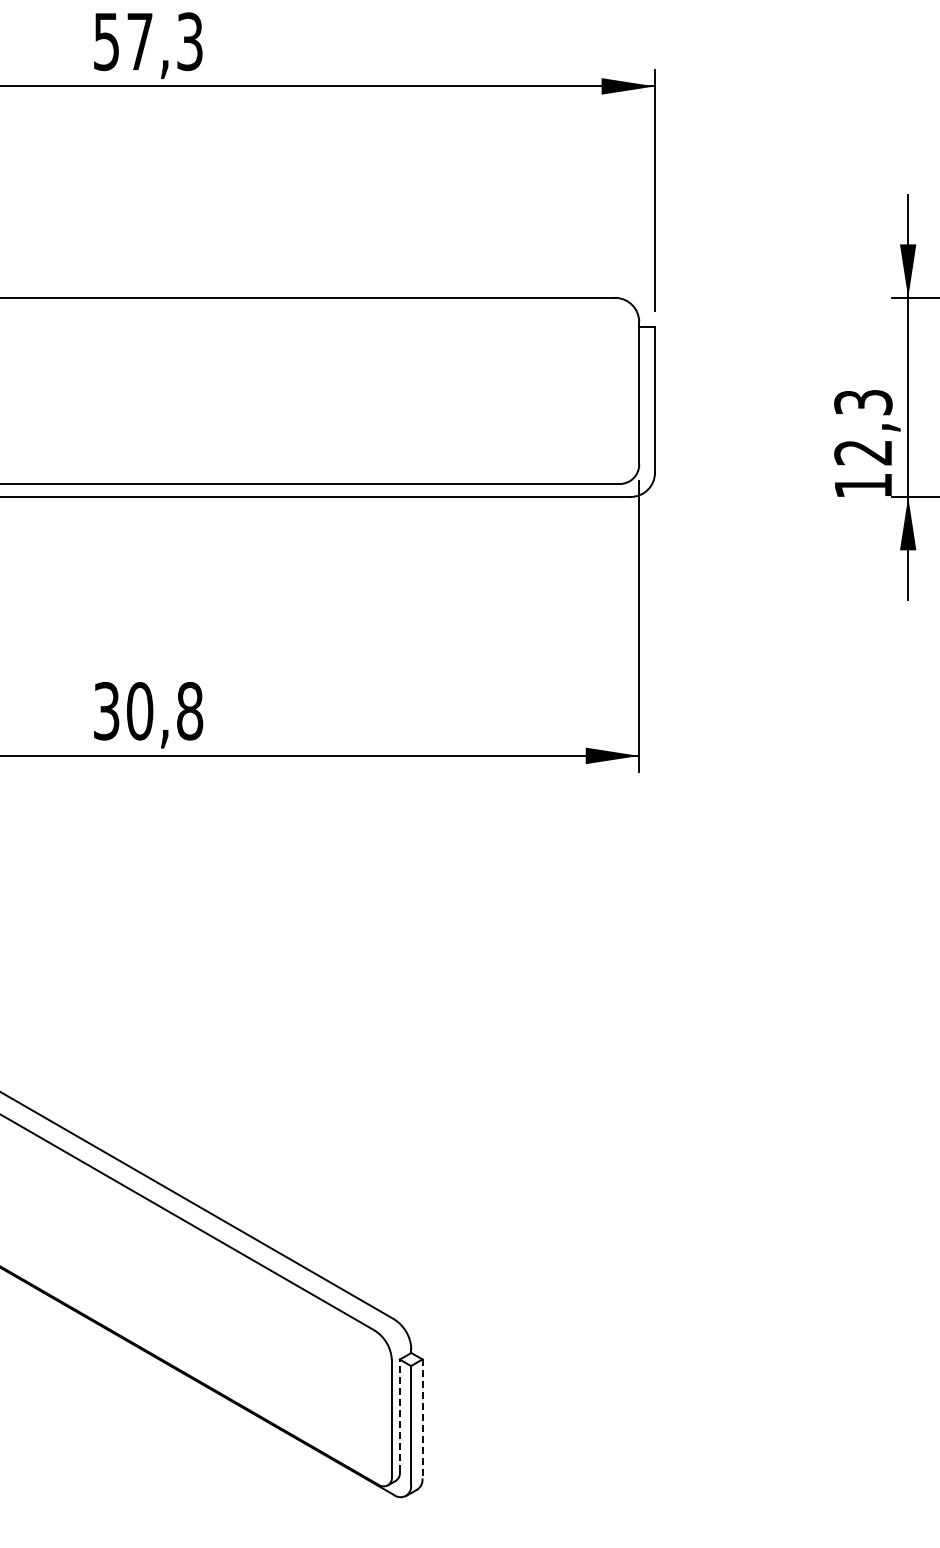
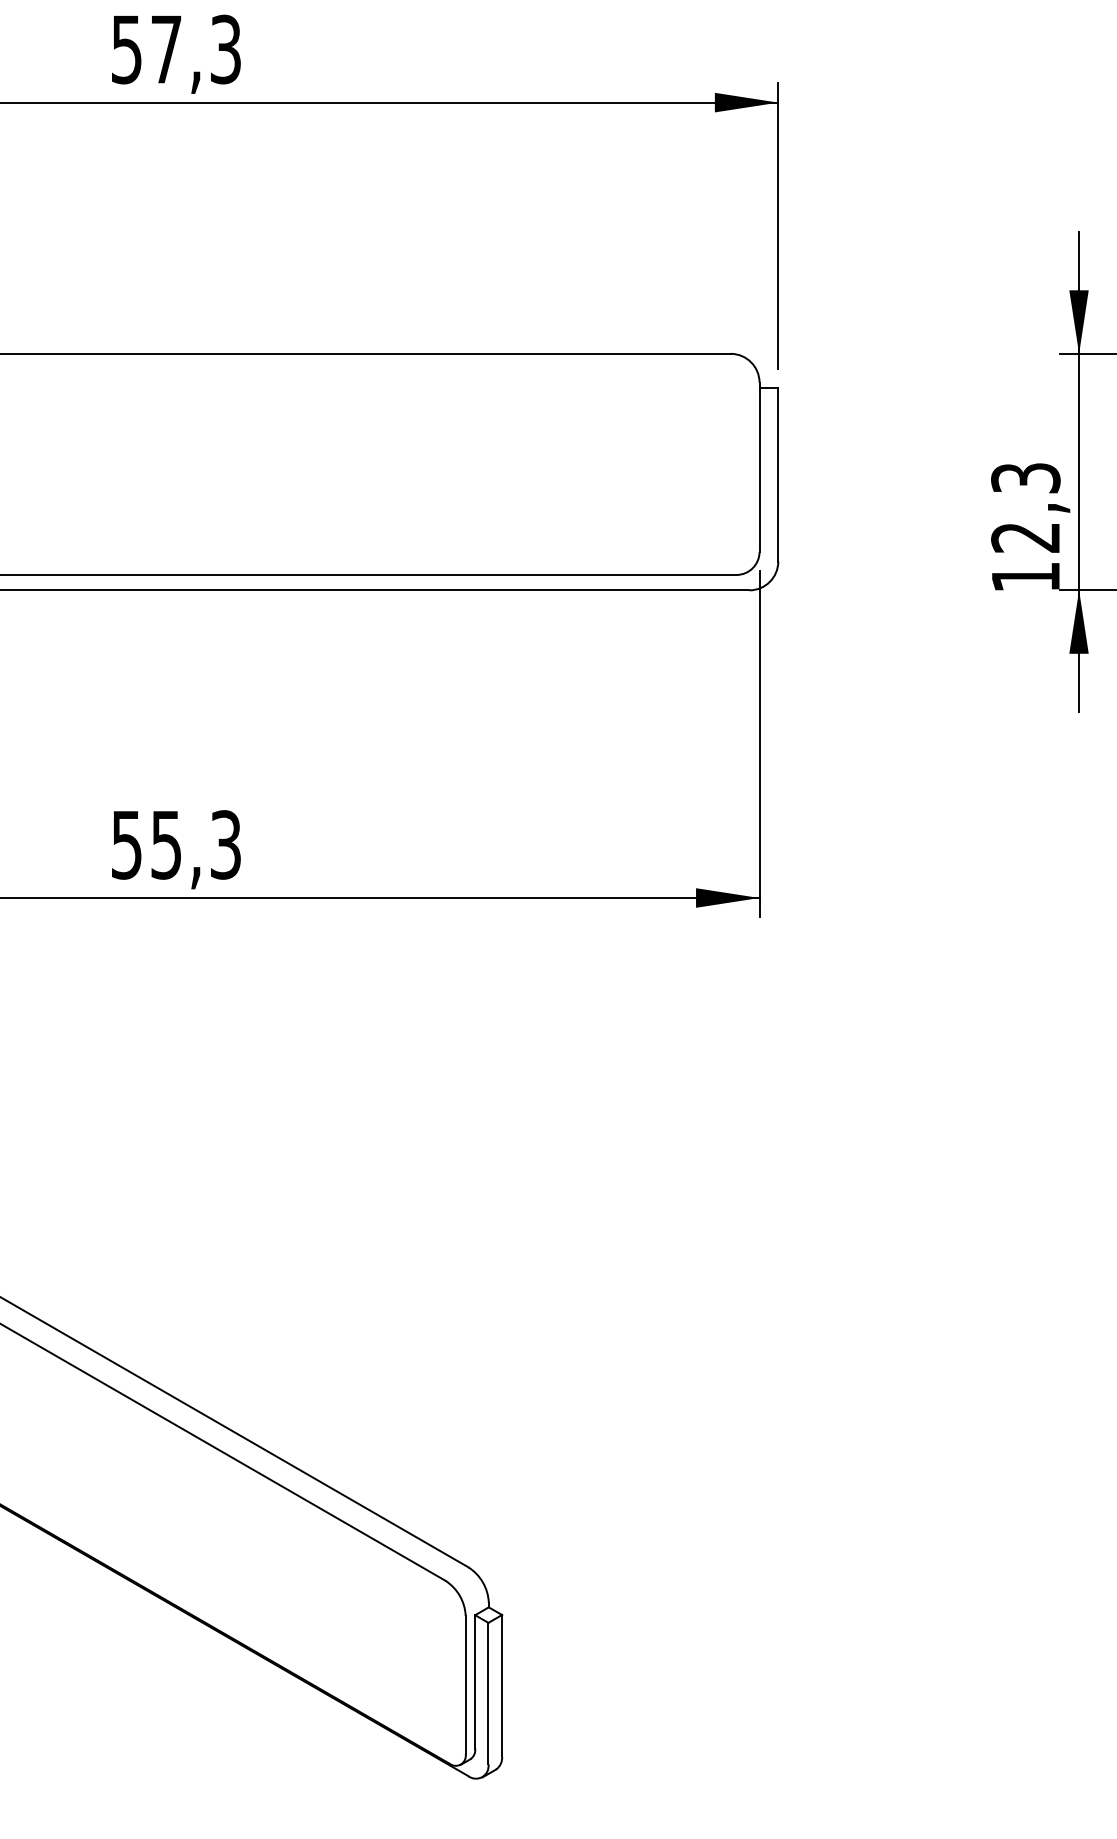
text: (148, 710) -> (176, 844), 30,8 -> 55,3
line: (399, 1415) -> (474, 1681), dashed -> solid
line: (422, 1419) -> (502, 1686), dashed -> solid

